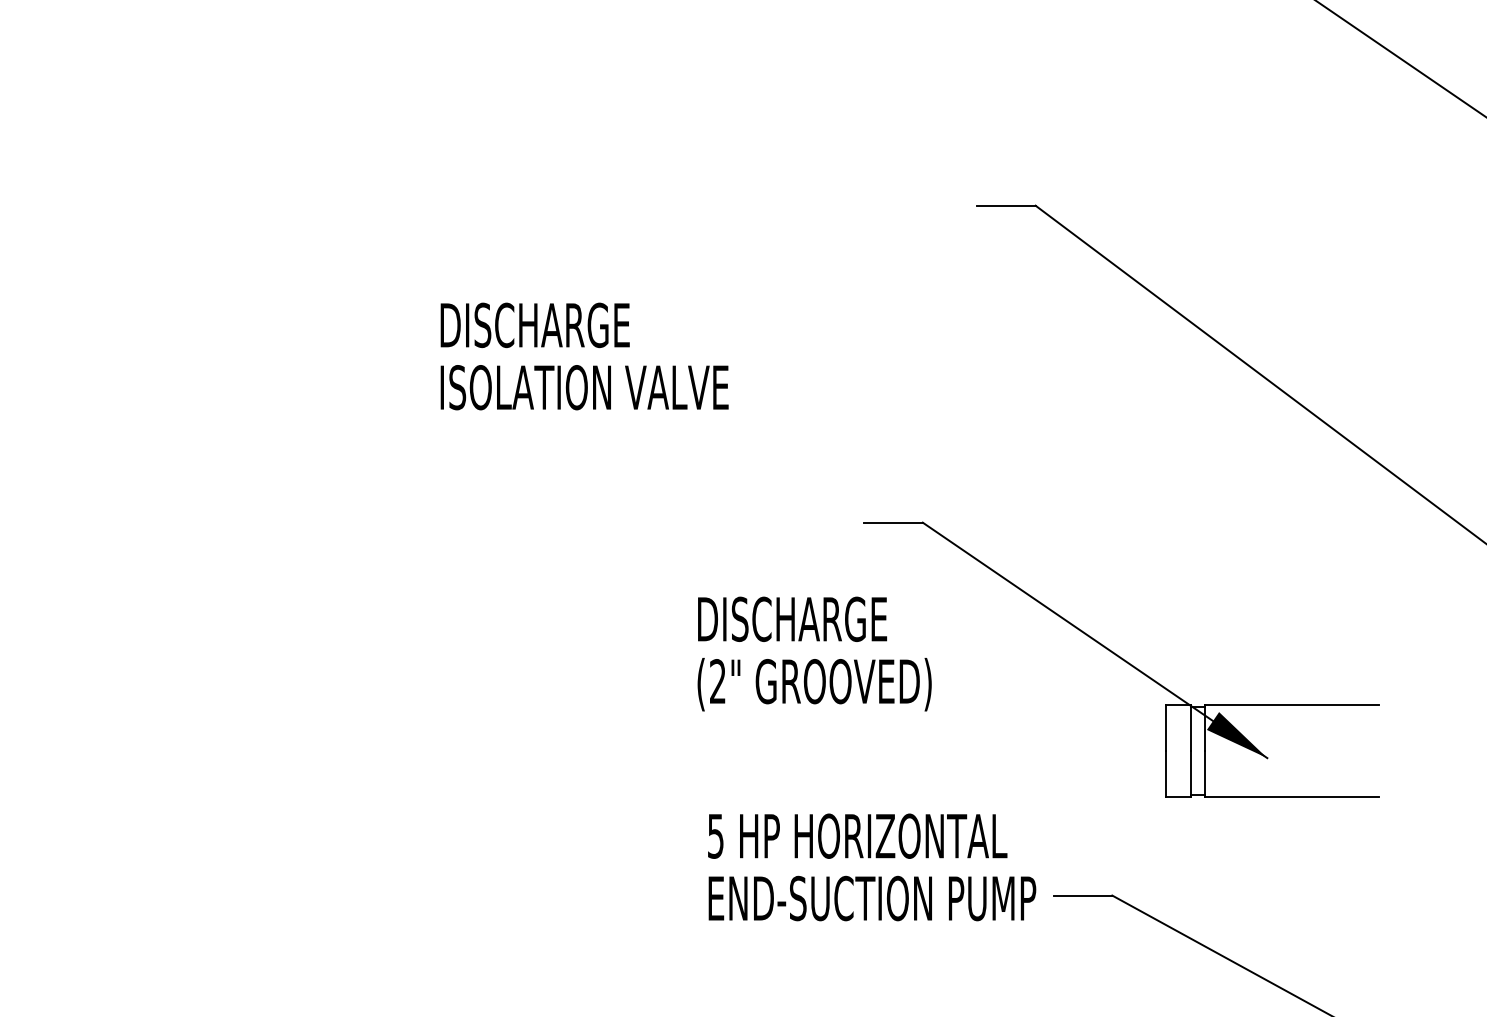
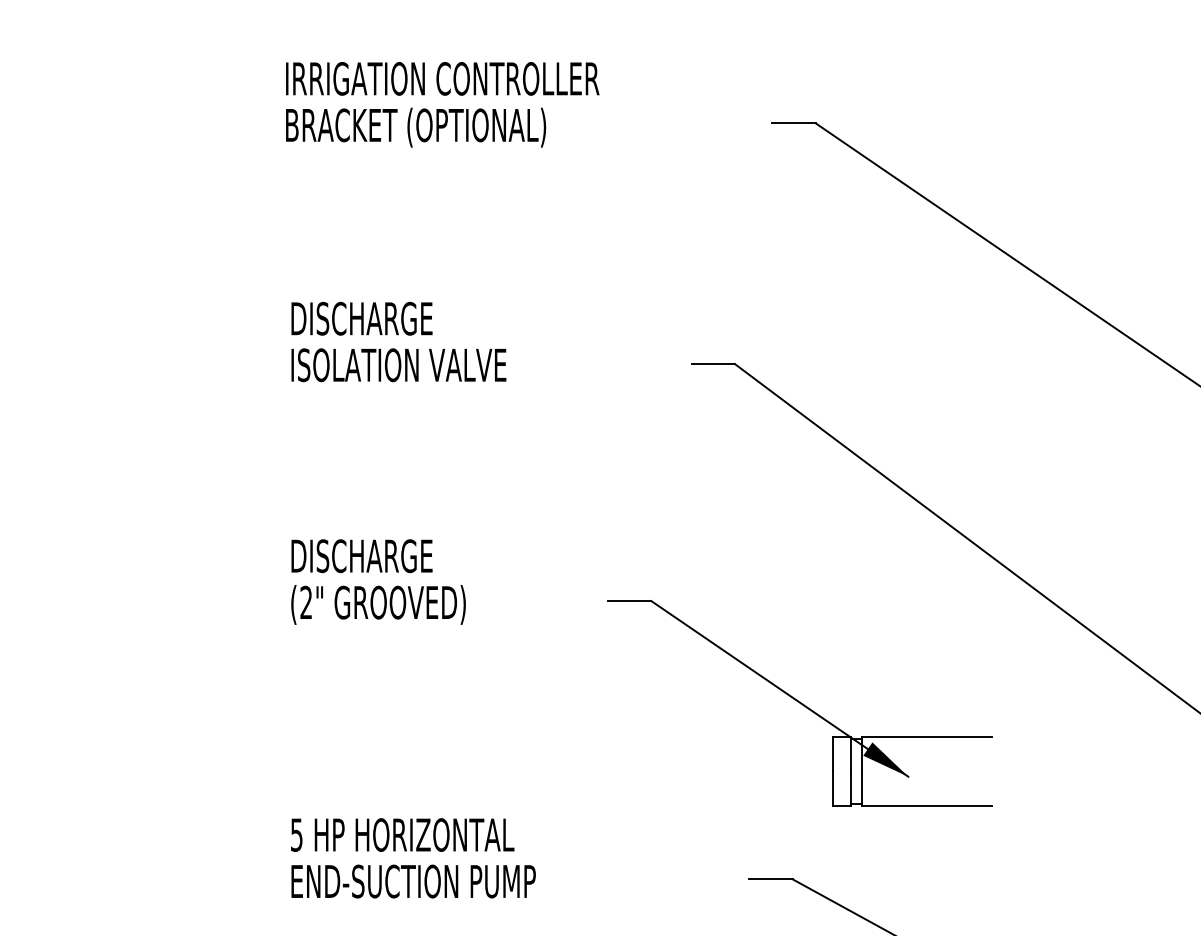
text: (584, 355) -> (398, 341), moved
text: (814, 653) -> (378, 581), moved
text: (872, 867) -> (413, 858), moved

